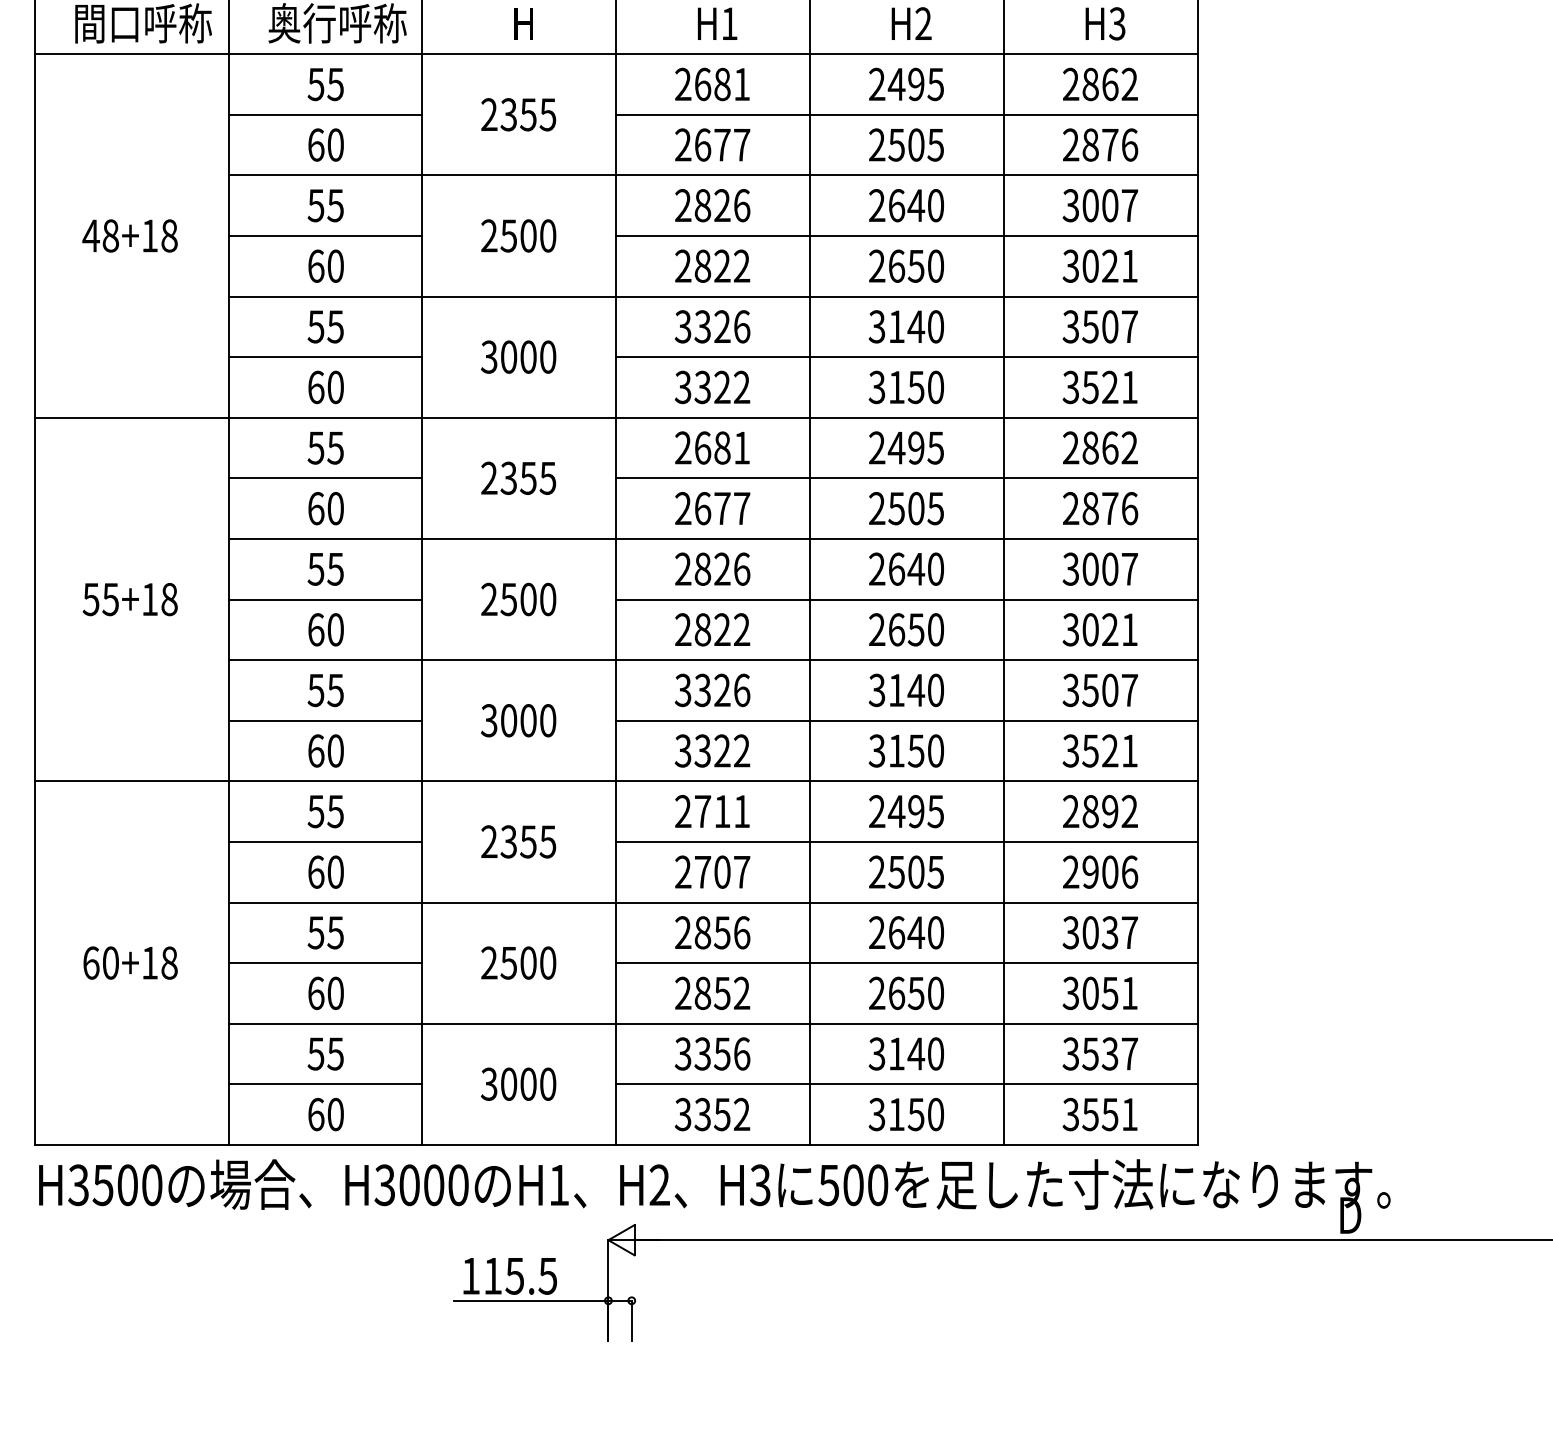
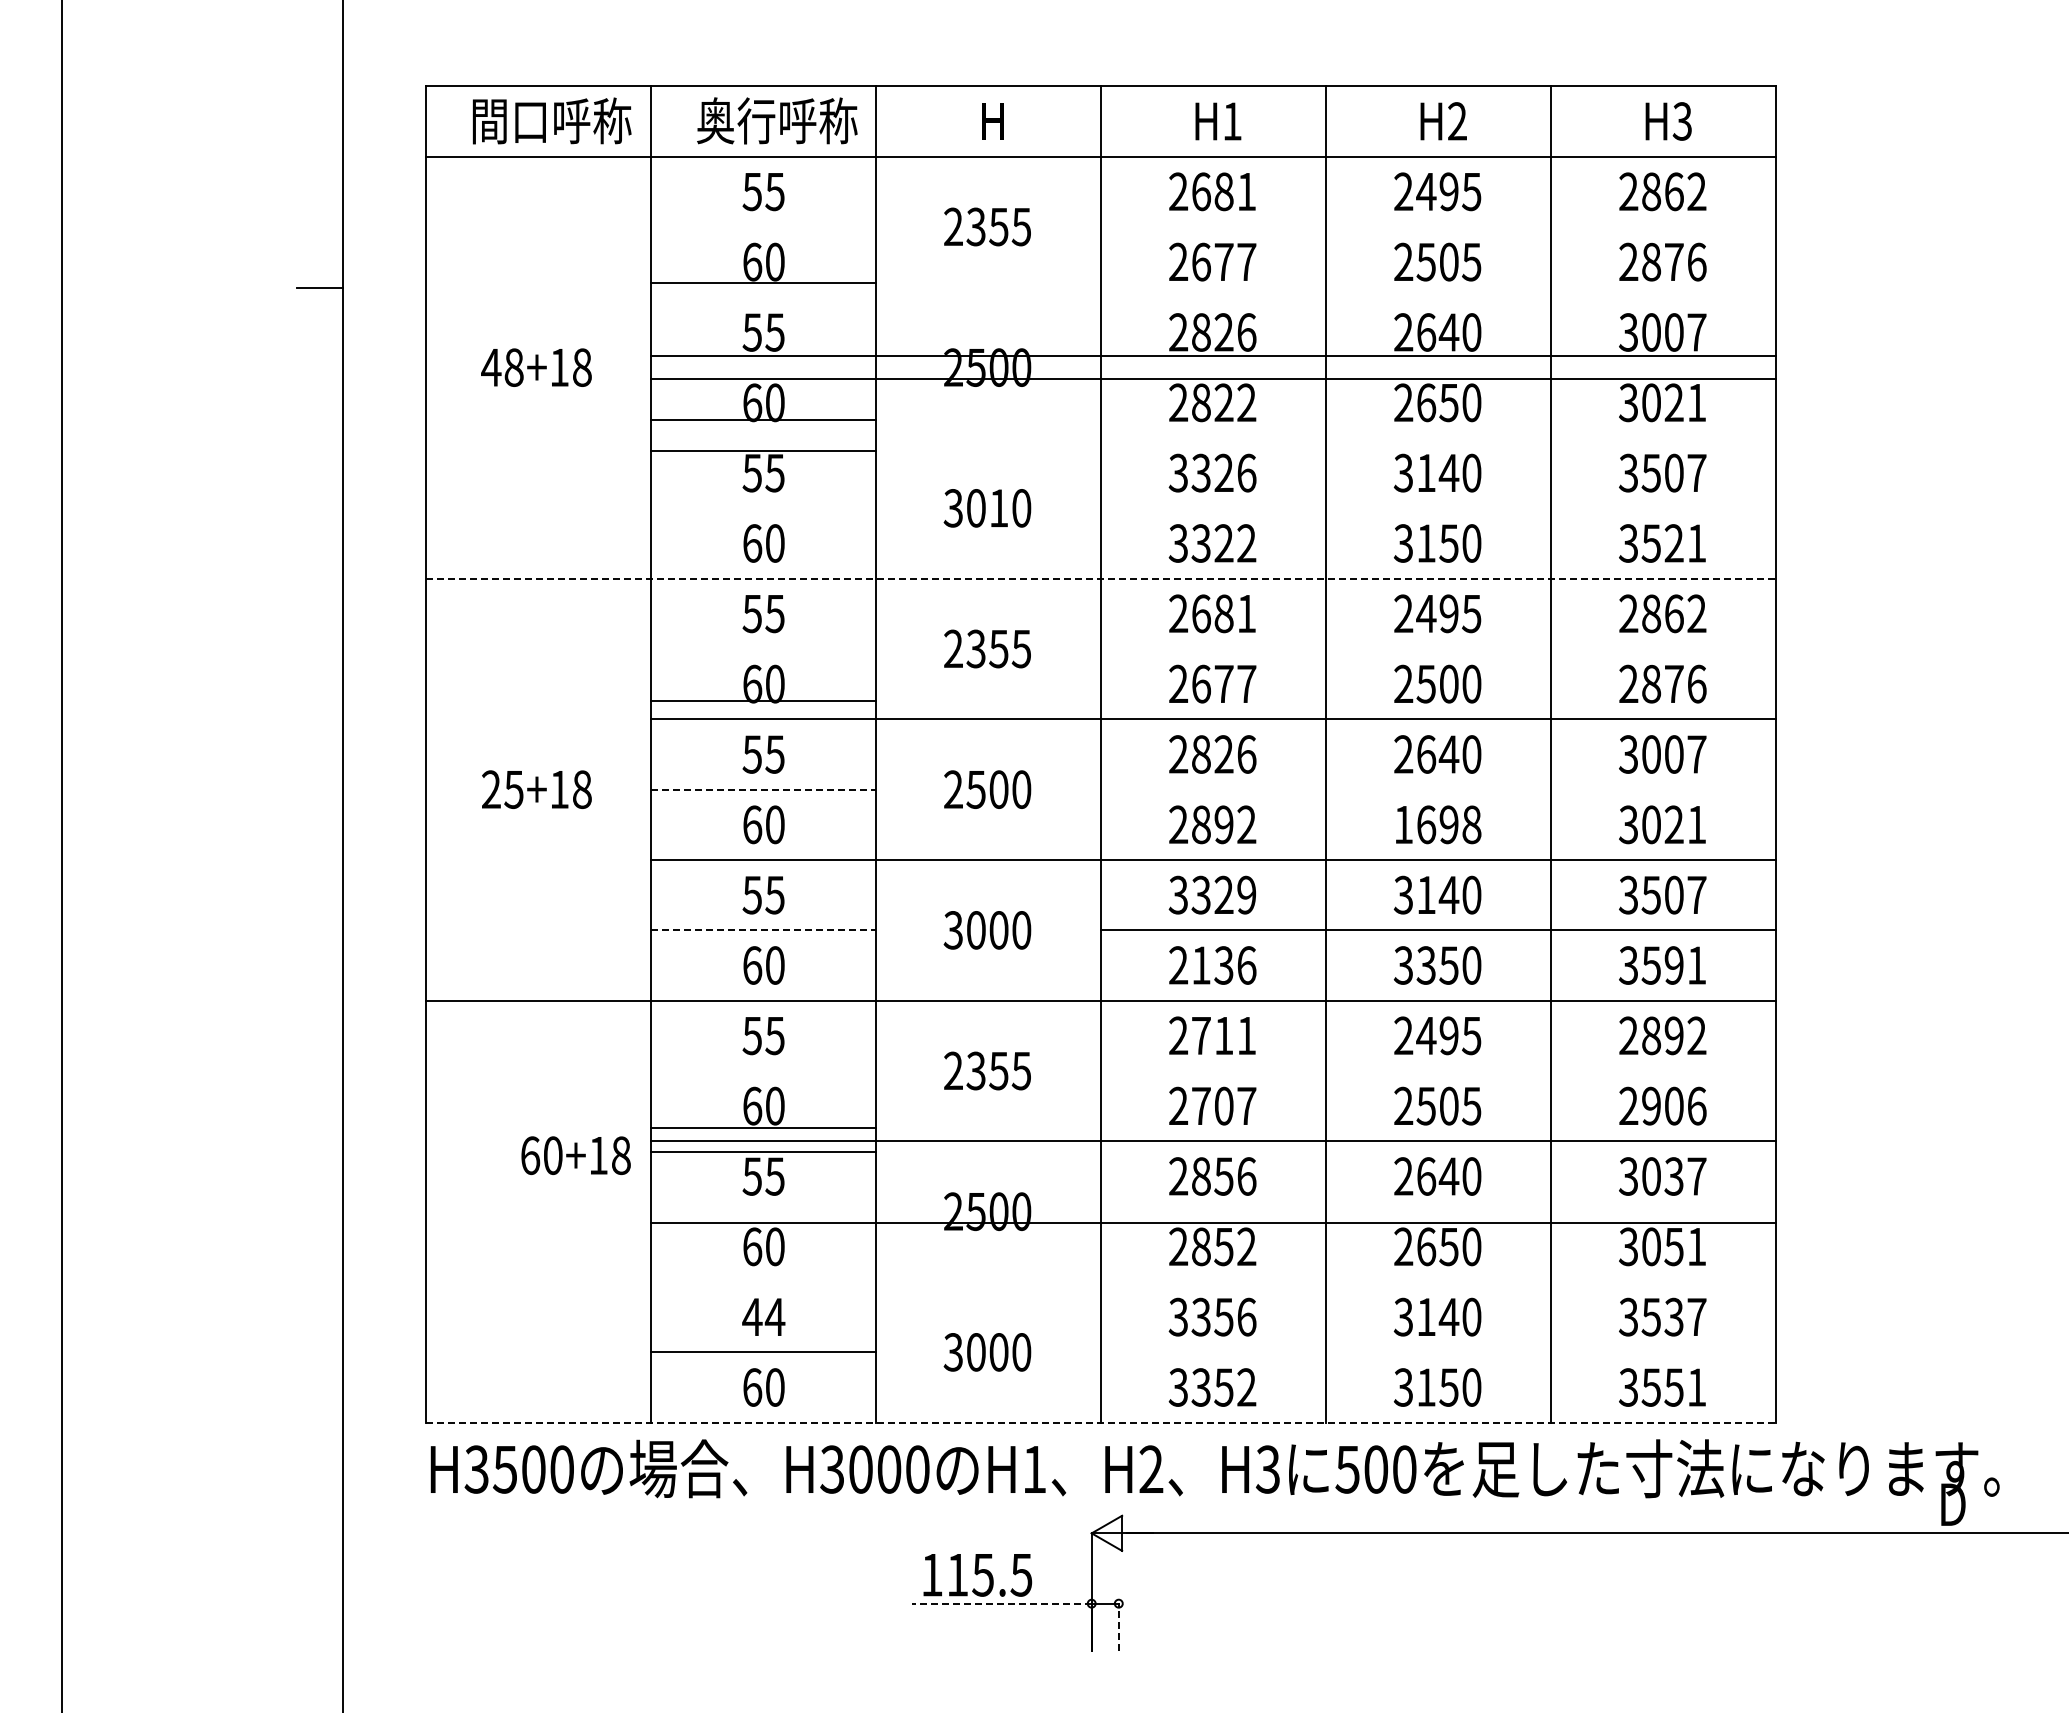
line: (324, 115) -> (762, 283), moved
line: (907, 115) -> (1438, 227), removed
line: (713, 175) -> (1213, 356), moved
line: (324, 235) -> (762, 419), moved
line: (907, 235) -> (1438, 367), removed
line: (713, 296) -> (1213, 379), moved
line: (324, 357) -> (762, 451), moved
text: (528, 357) -> (998, 508), 3000 -> 3010
line: (907, 357) -> (1438, 508), removed
line: (616, 417) -> (1101, 578), solid -> dashed
line: (324, 478) -> (762, 701), moved
line: (907, 478) -> (1438, 649), removed
text: (935, 508) -> (1471, 683), 2505 -> 2500
text: (90, 599) -> (490, 789), 55+18 -> 25+18
line: (325, 599) -> (763, 789), solid -> dashed
line: (907, 599) -> (1438, 789), removed
text: (906, 629) -> (1437, 824), 2650 -> 1698
text: (721, 630) -> (1223, 825), 2822 -> 2892
text: (741, 689) -> (1246, 894), 3326 -> 3329
line: (325, 720) -> (763, 930), solid -> dashed
text: (712, 750) -> (1212, 965), 3322 -> 2136
text: (895, 750) -> (1425, 965), 3150 -> 3350
text: (1109, 750) -> (1673, 965), 3521 -> 3591
line: (324, 842) -> (762, 1128), moved
line: (907, 842) -> (1438, 1071), removed
text: (130, 962) -> (575, 1155), moved
line: (324, 962) -> (762, 1151), moved
line: (907, 962) -> (1438, 1211), removed
line: (713, 1024) -> (1213, 1223), moved
text: (325, 1054) -> (763, 1317), 55 -> 44
line: (907, 1084) -> (1438, 1352), removed
line: (616, 1144) -> (1101, 1422), solid -> dashed
line: (530, 1300) -> (1001, 1603), solid -> dashed
line: (631, 1321) -> (1118, 1627), solid -> dashed

